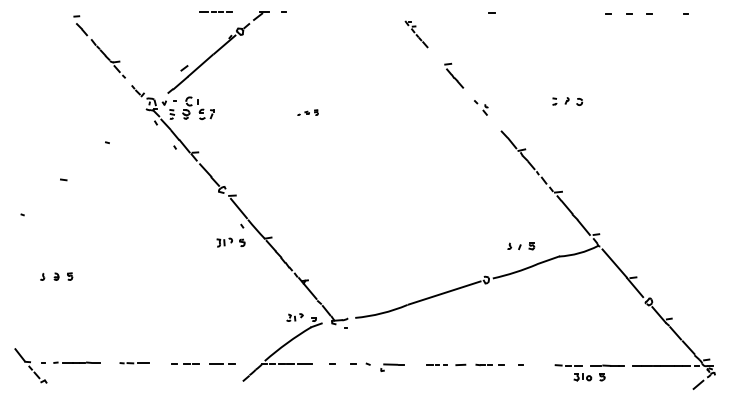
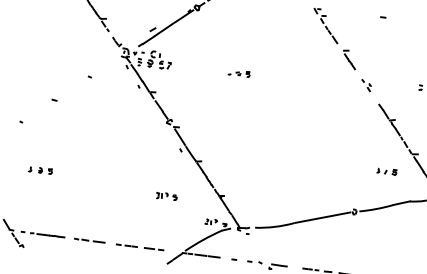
part: (416, 34) -> (325, 26), size x1.67
part: (307, 112) -> (238, 73), size x1.43
part: (230, 242) -> (166, 196), moved
part: (521, 246) -> (387, 171), moved
part: (134, 363) -> (89, 240), size x1.43

